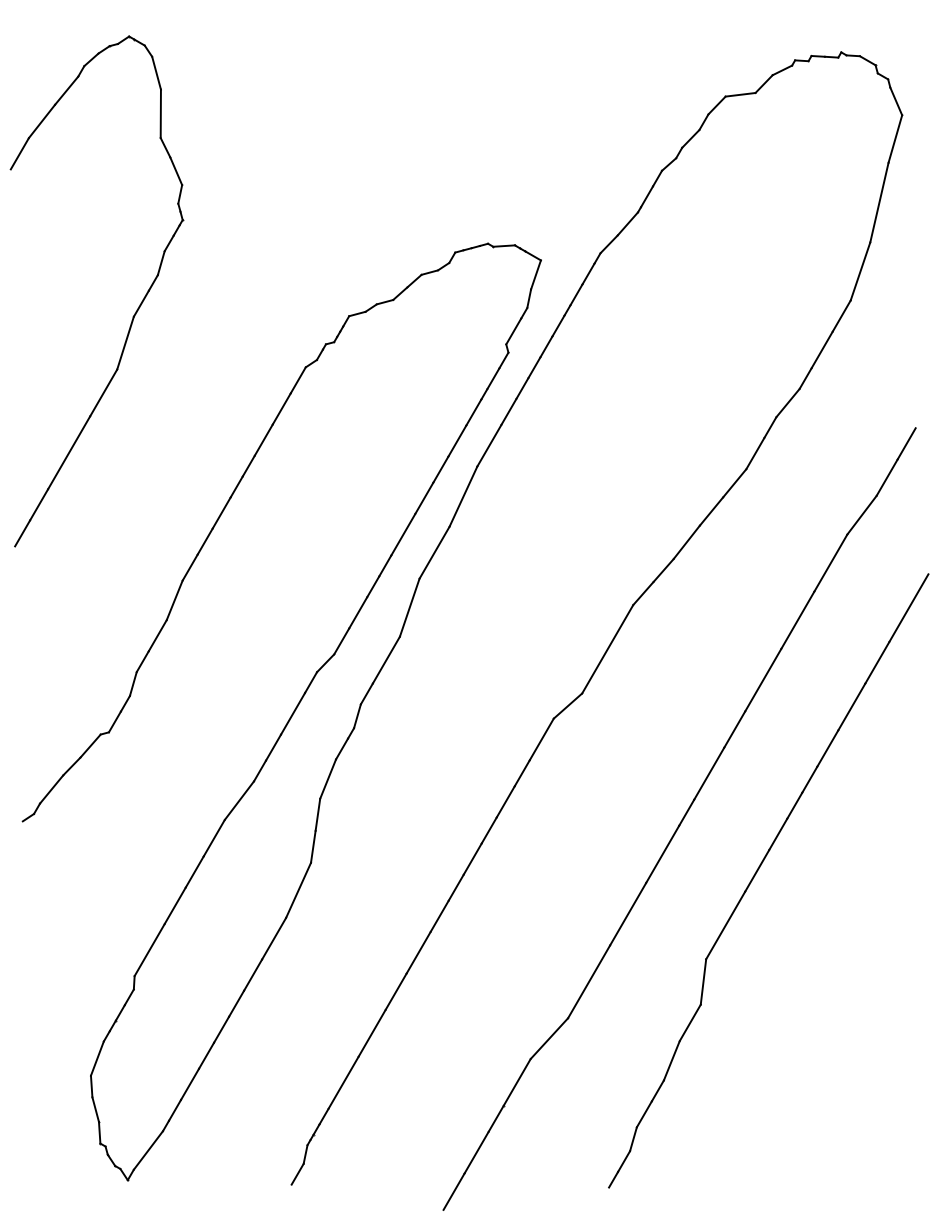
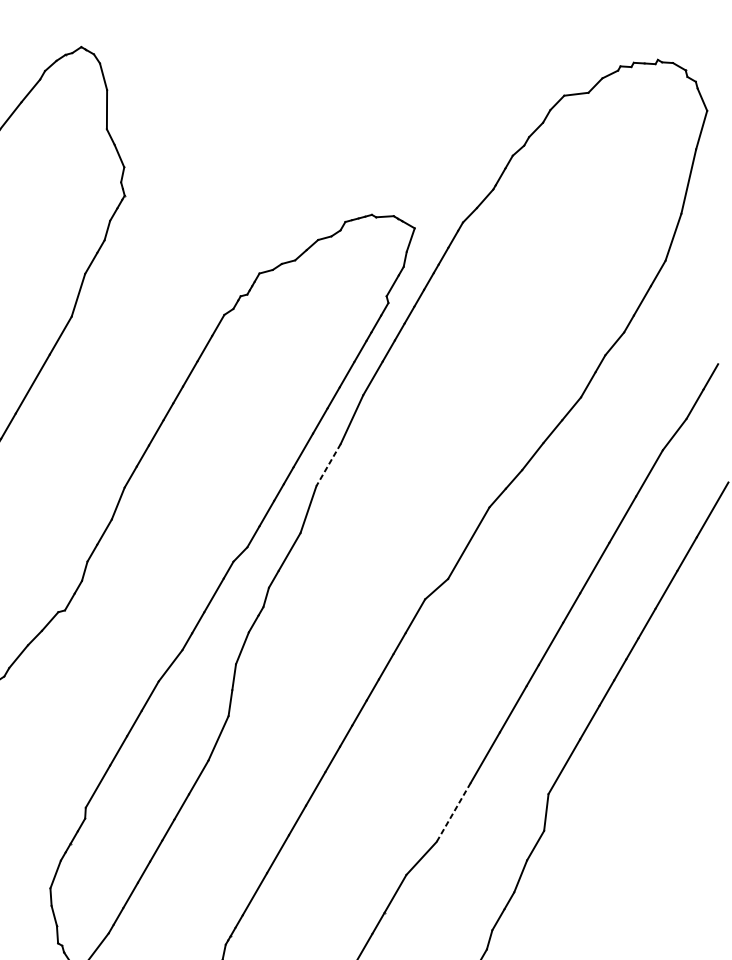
line: (434, 553) -> (328, 465), solid -> dashed
line: (588, 982) -> (453, 812), solid -> dashed

